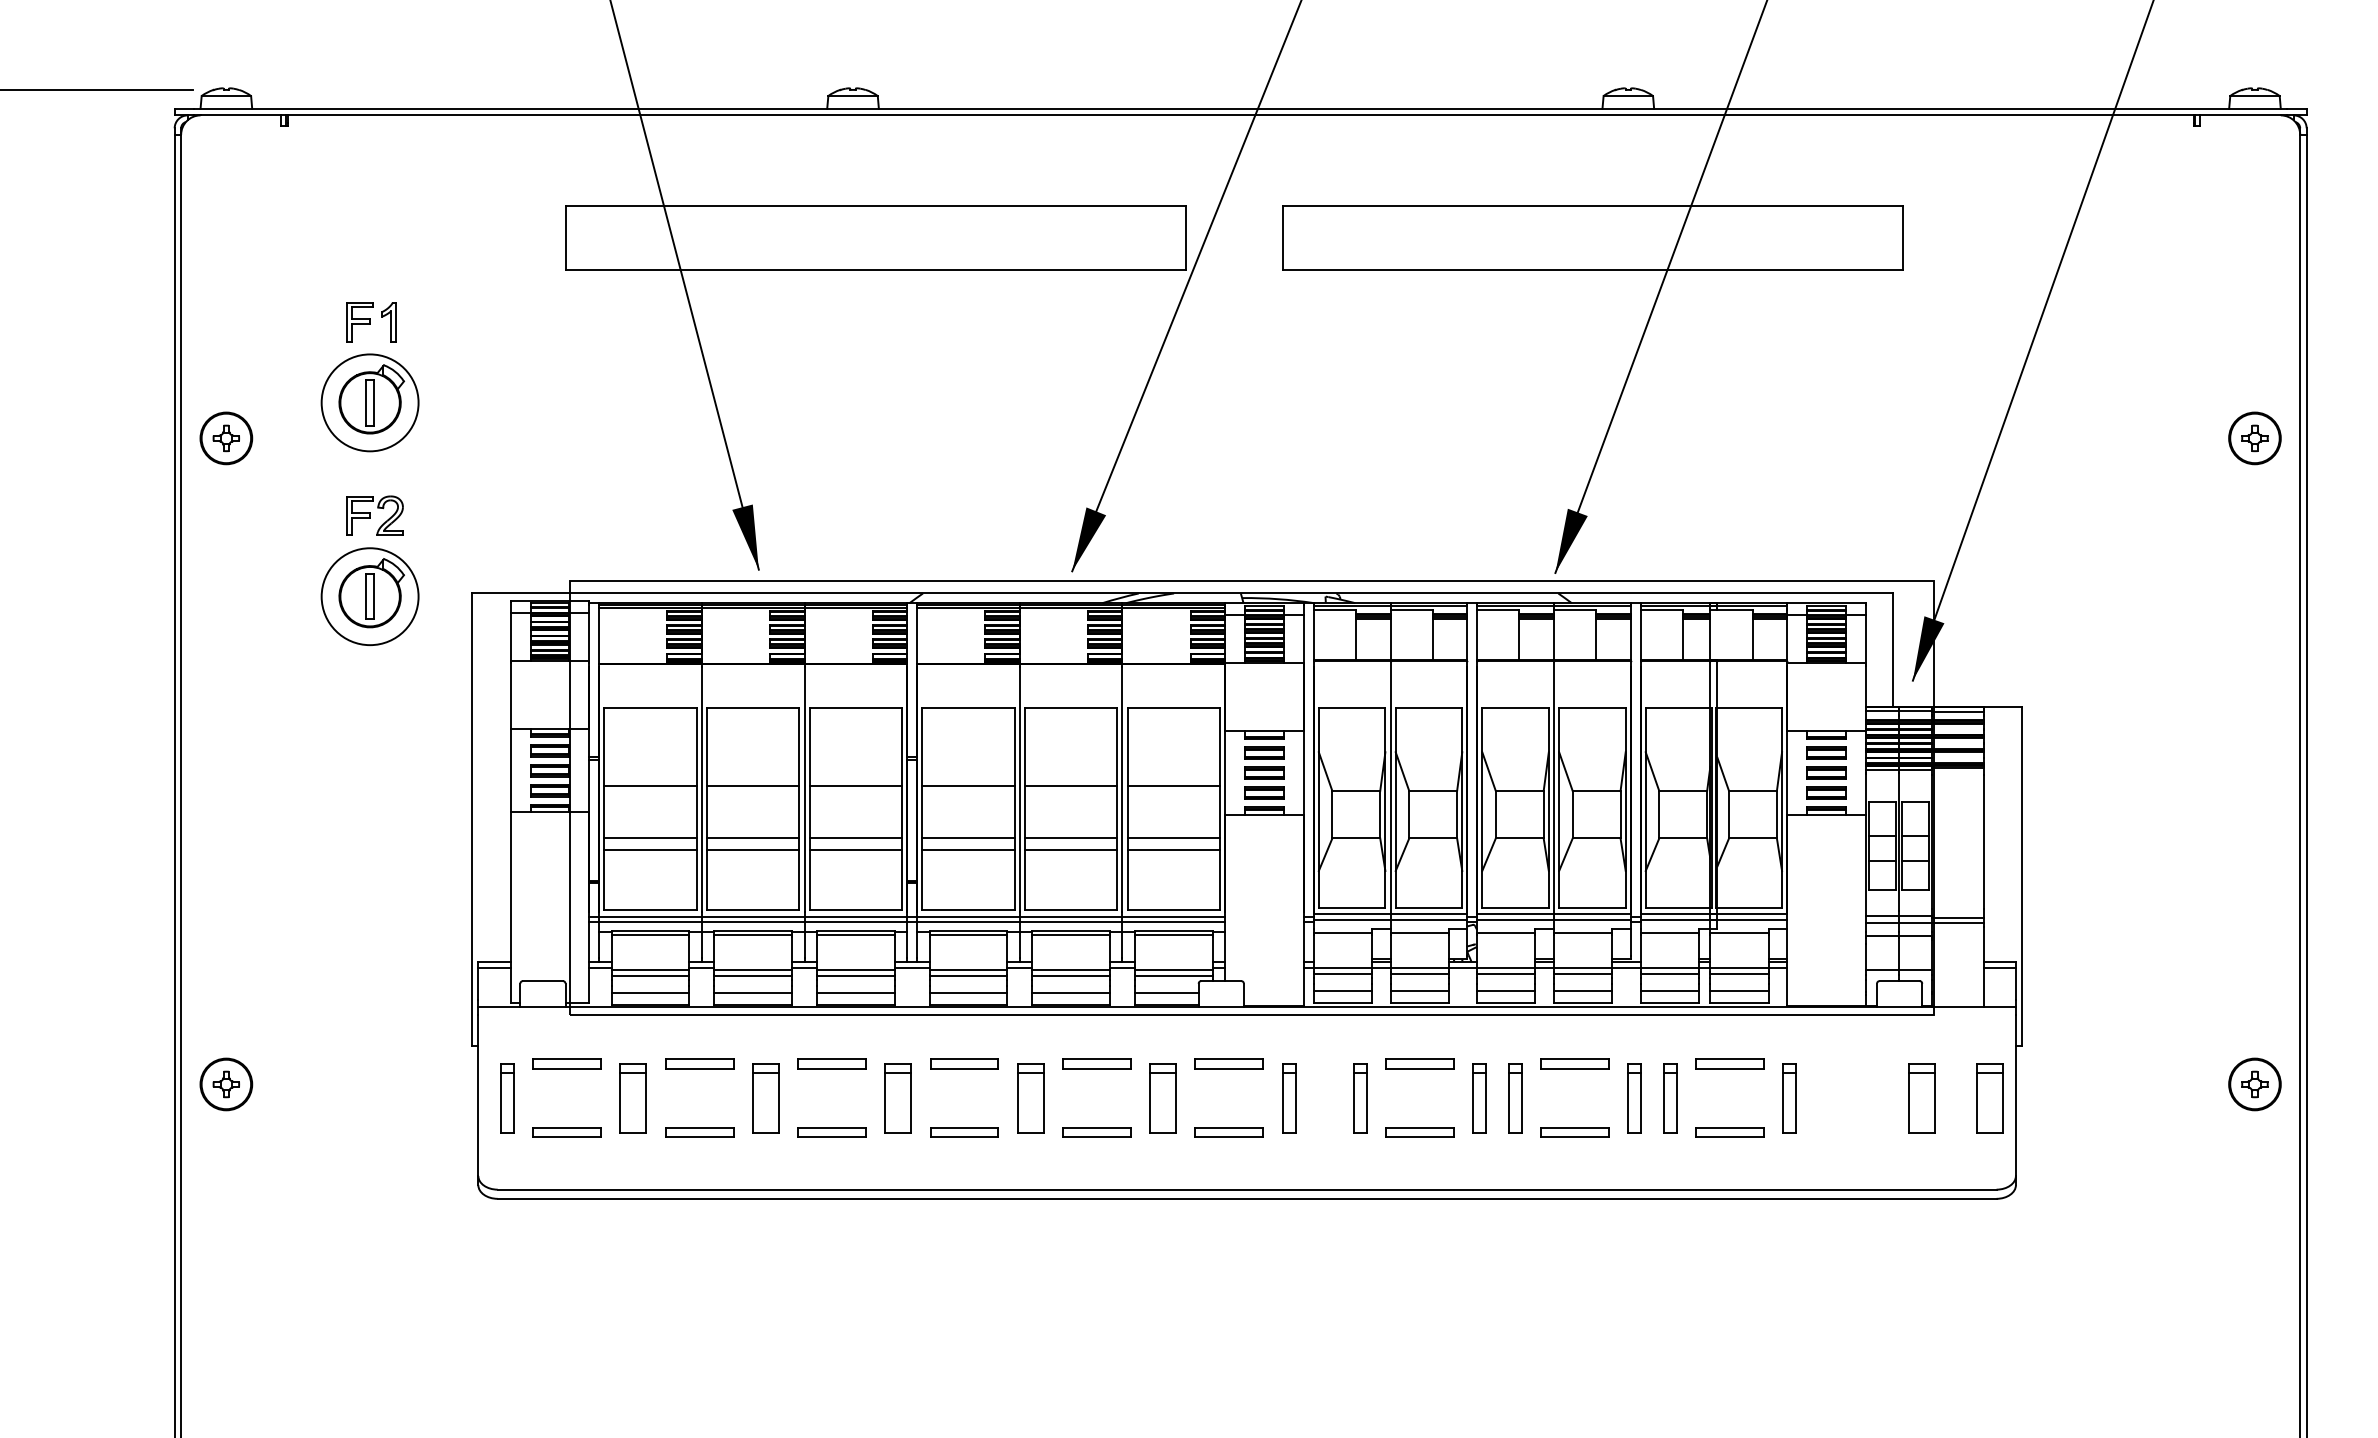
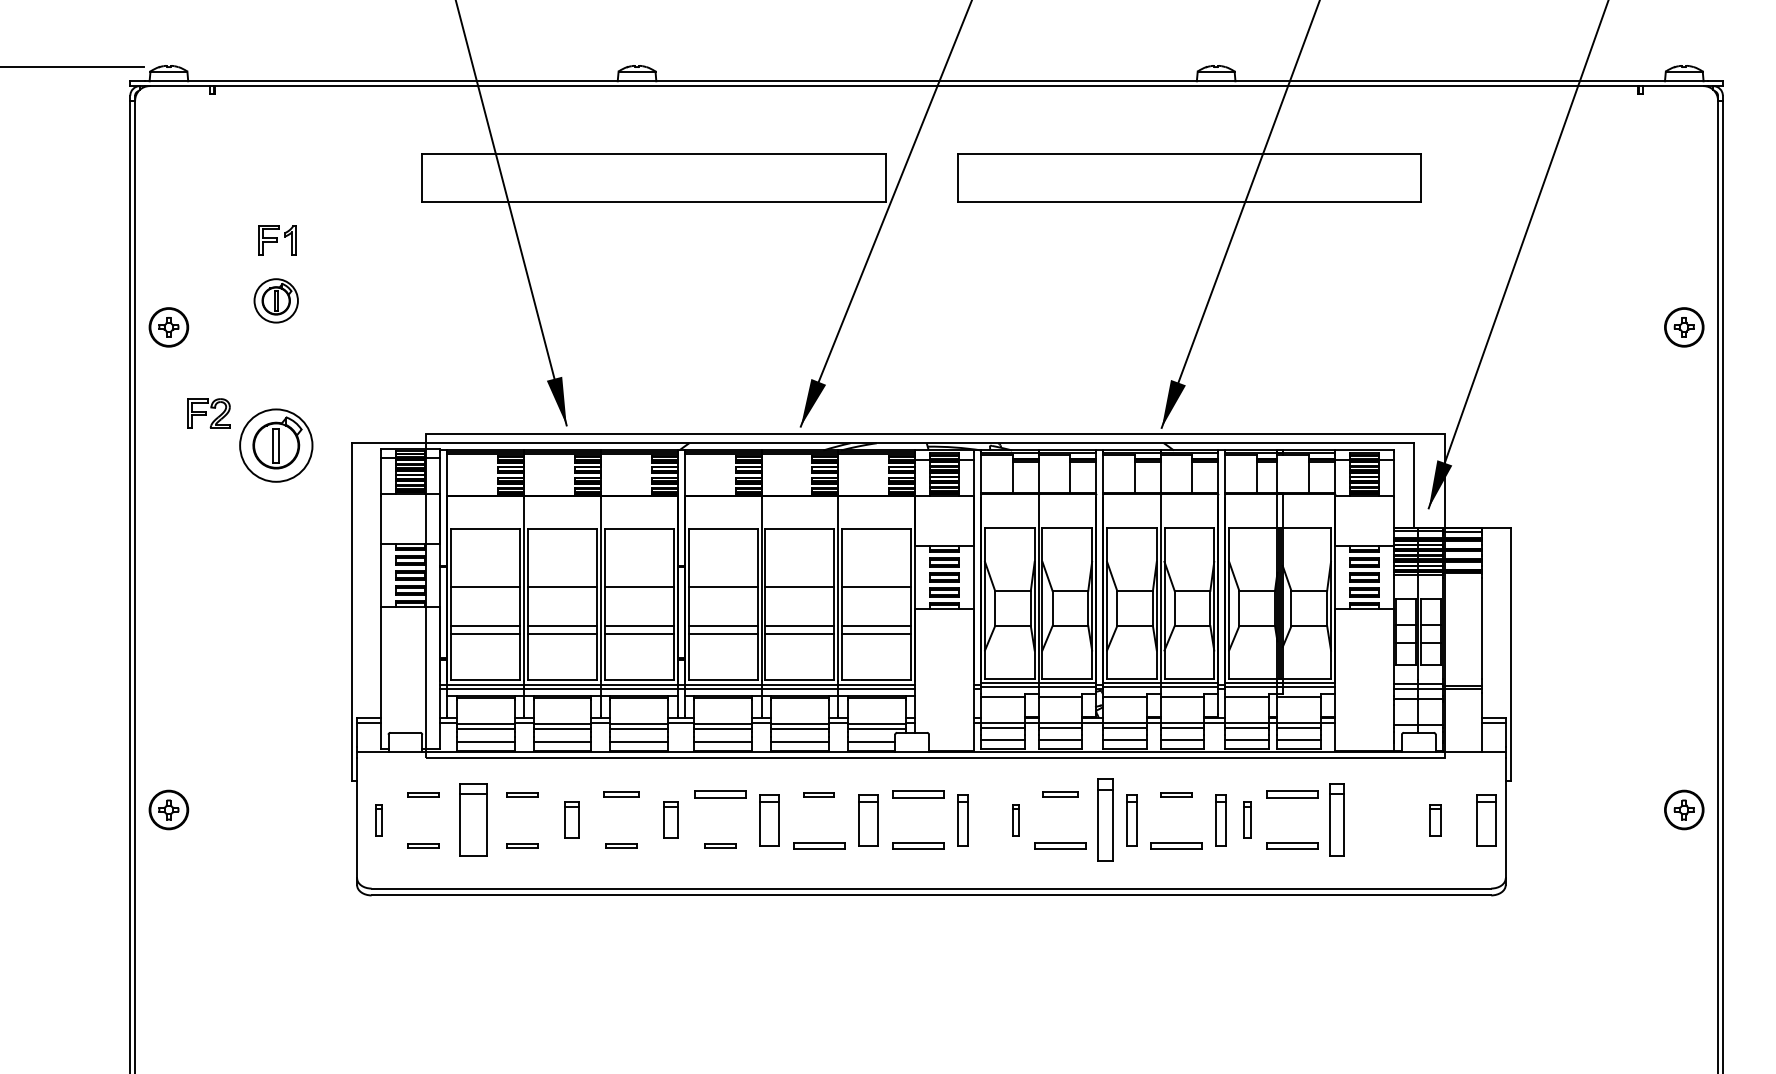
part: (369, 402) -> (275, 300), size x0.6
part: (374, 515) -> (208, 413), moved
part: (566, 1063) -> (422, 794), size x0.6
part: (699, 1063) -> (522, 794), size x0.6
part: (831, 1063) -> (620, 794), size x0.7
part: (1096, 1063) -> (818, 794), size x0.6
part: (1419, 1063) -> (1060, 794), size x0.7
part: (1574, 1063) -> (1175, 794), size x0.6
part: (507, 1098) -> (378, 820), size x0.6
part: (632, 1098) -> (472, 820), size x1.4
part: (765, 1098) -> (571, 820), size x0.7
part: (897, 1098) -> (670, 820), size x0.7
part: (1360, 1098) -> (1016, 820), size x0.6
part: (1479, 1098) -> (1105, 820), size x1.6
part: (1670, 1098) -> (1247, 820), size x0.7
part: (1789, 1098) -> (1336, 820), size x1.4
part: (1921, 1098) -> (1435, 820), size x0.6
part: (566, 1132) -> (422, 845), size x0.6
part: (699, 1132) -> (522, 845), size x0.6
part: (831, 1132) -> (620, 845), size x0.6
part: (964, 1132) -> (720, 845), size x0.6

